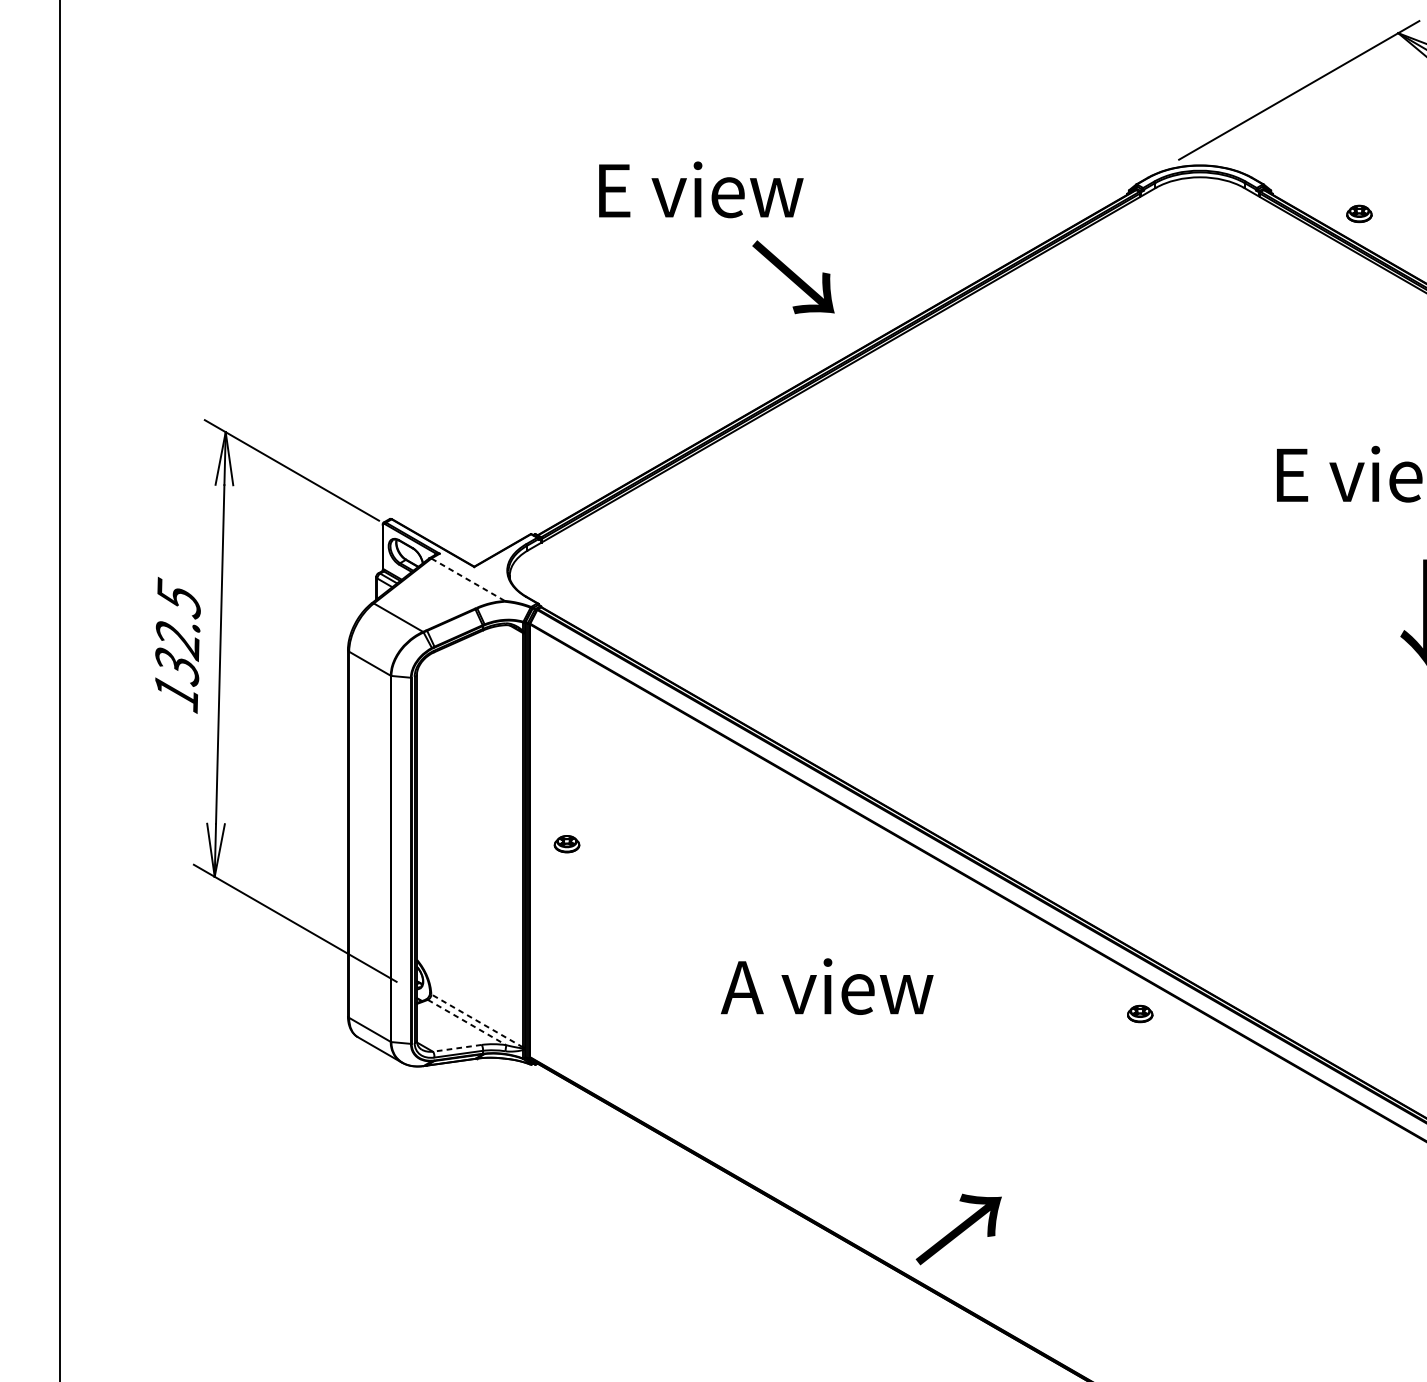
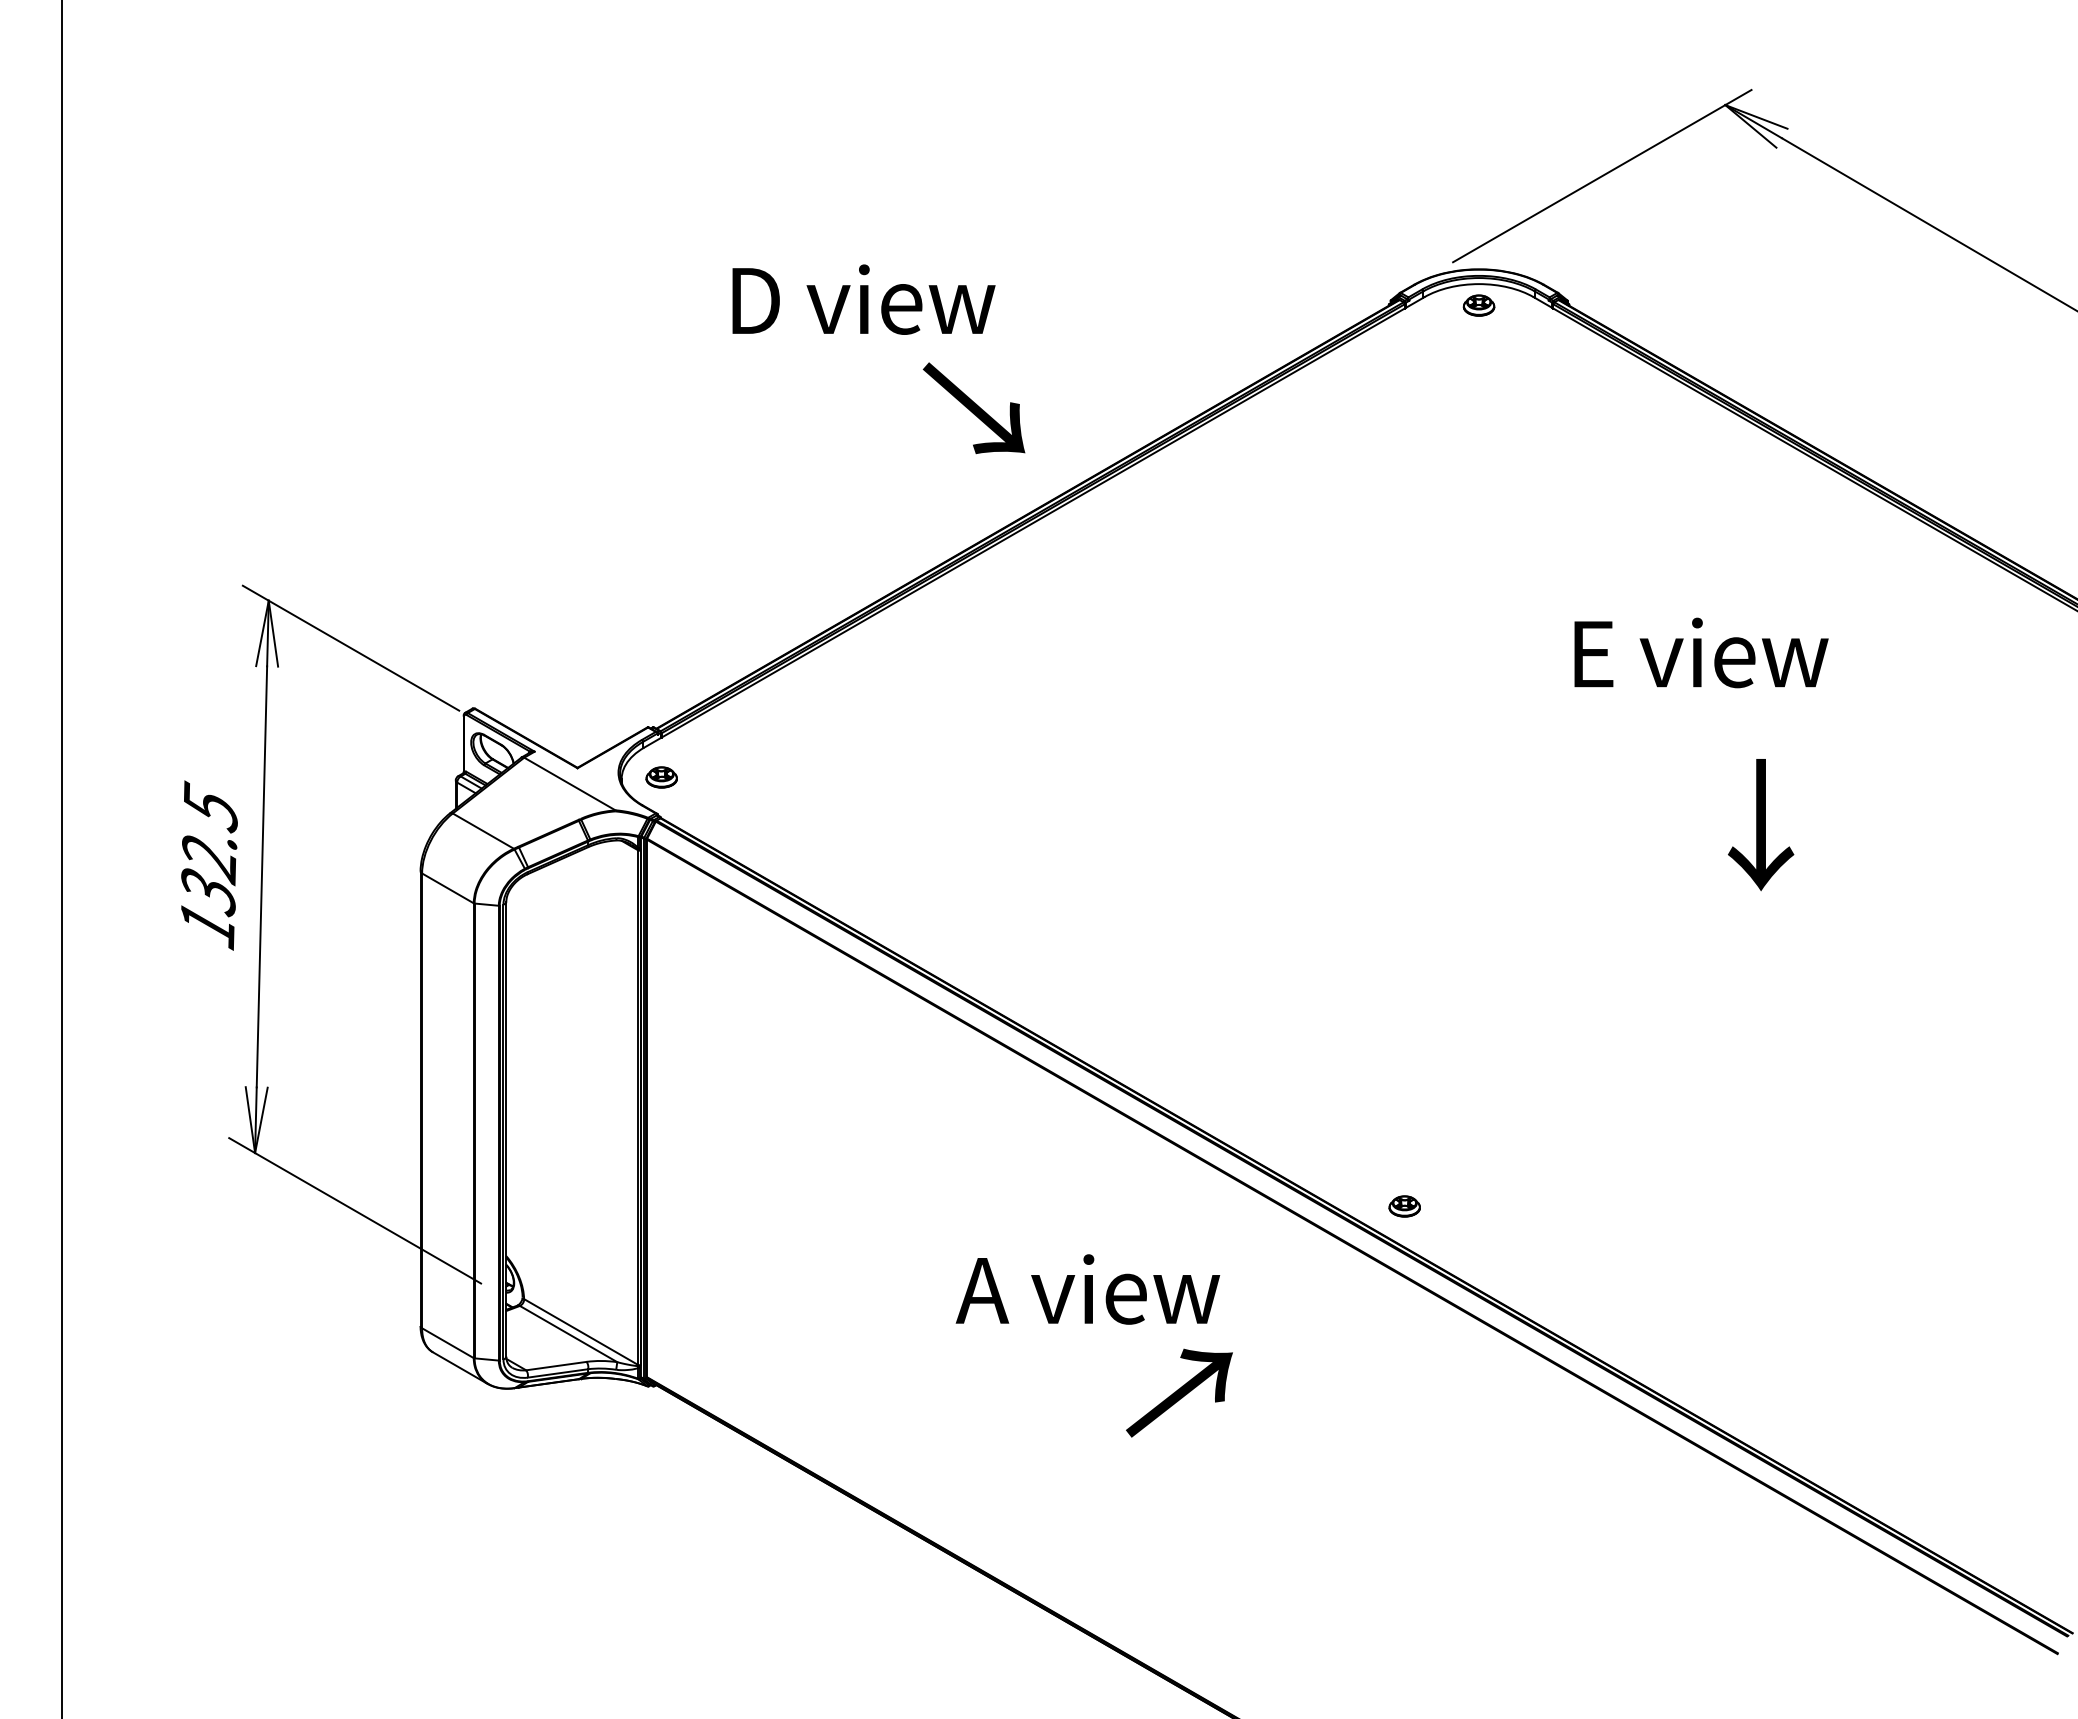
text: (707, 189) -> (867, 299), E view -> D view
part: (1358, 213) -> (1478, 305), moved
line: (467, 579) -> (569, 783), dashed -> solid
part: (566, 844) -> (661, 777), moved
text: (826, 986) -> (1087, 1289), moved
part: (1139, 1014) -> (1404, 1206), moved
line: (477, 1021) -> (581, 1332), dashed -> solid
line: (467, 1022) -> (569, 1334), dashed -> solid
line: (456, 1048) -> (555, 1366), dashed -> solid
text: (958, 1228) -> (1179, 1392), moved

